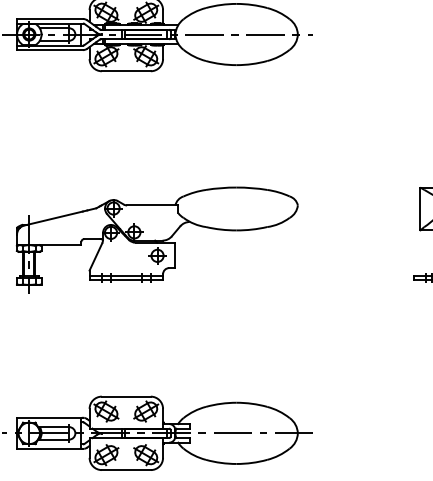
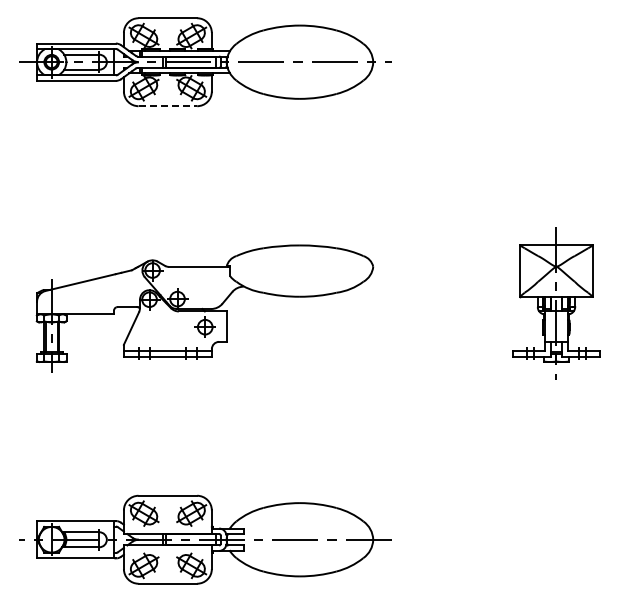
line: (126, 71) -> (168, 106), solid -> dashed

